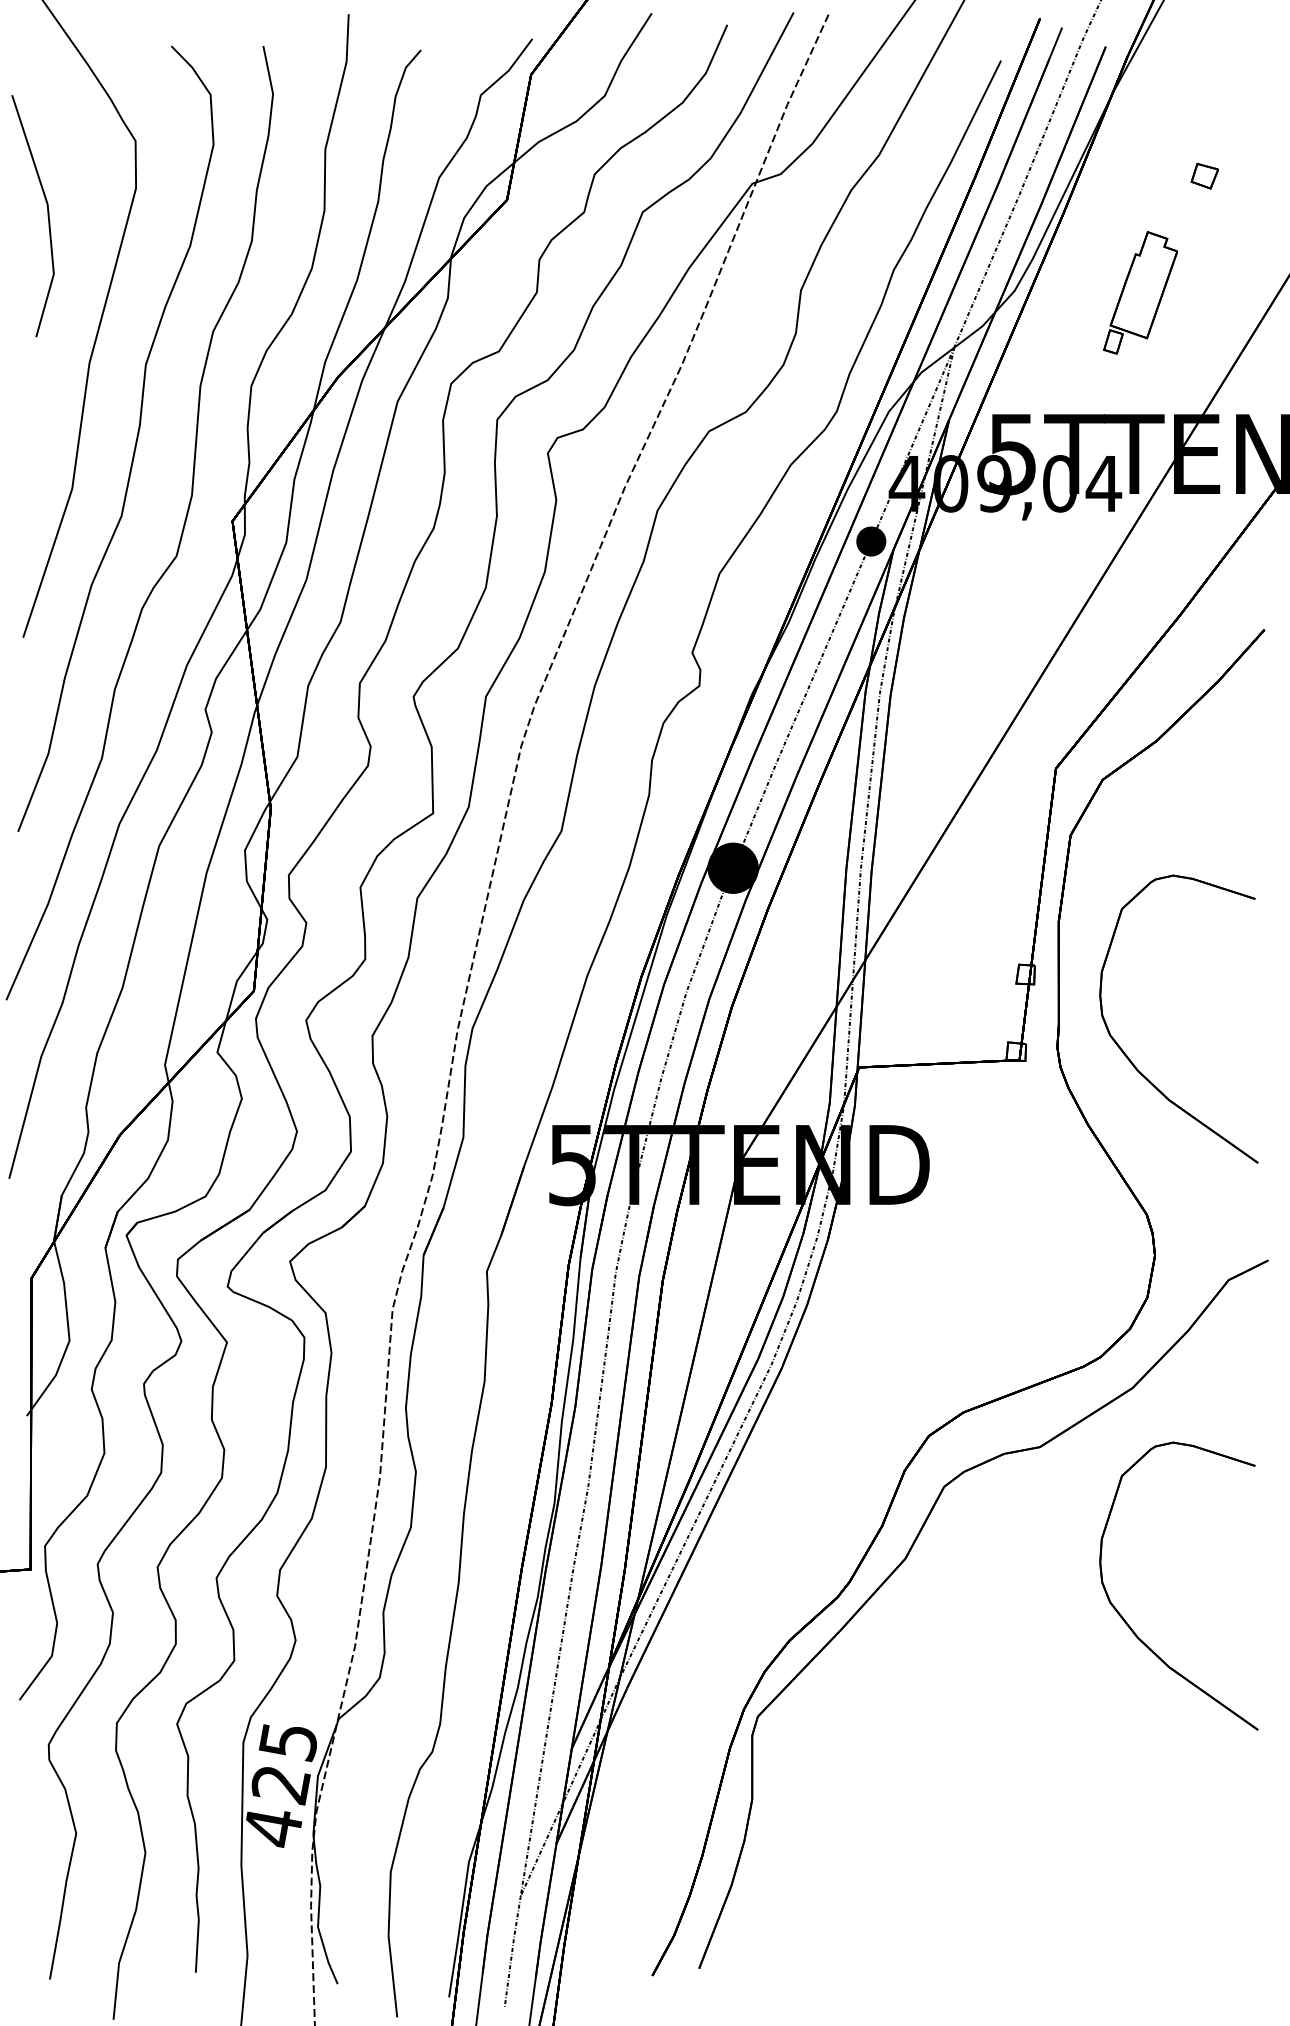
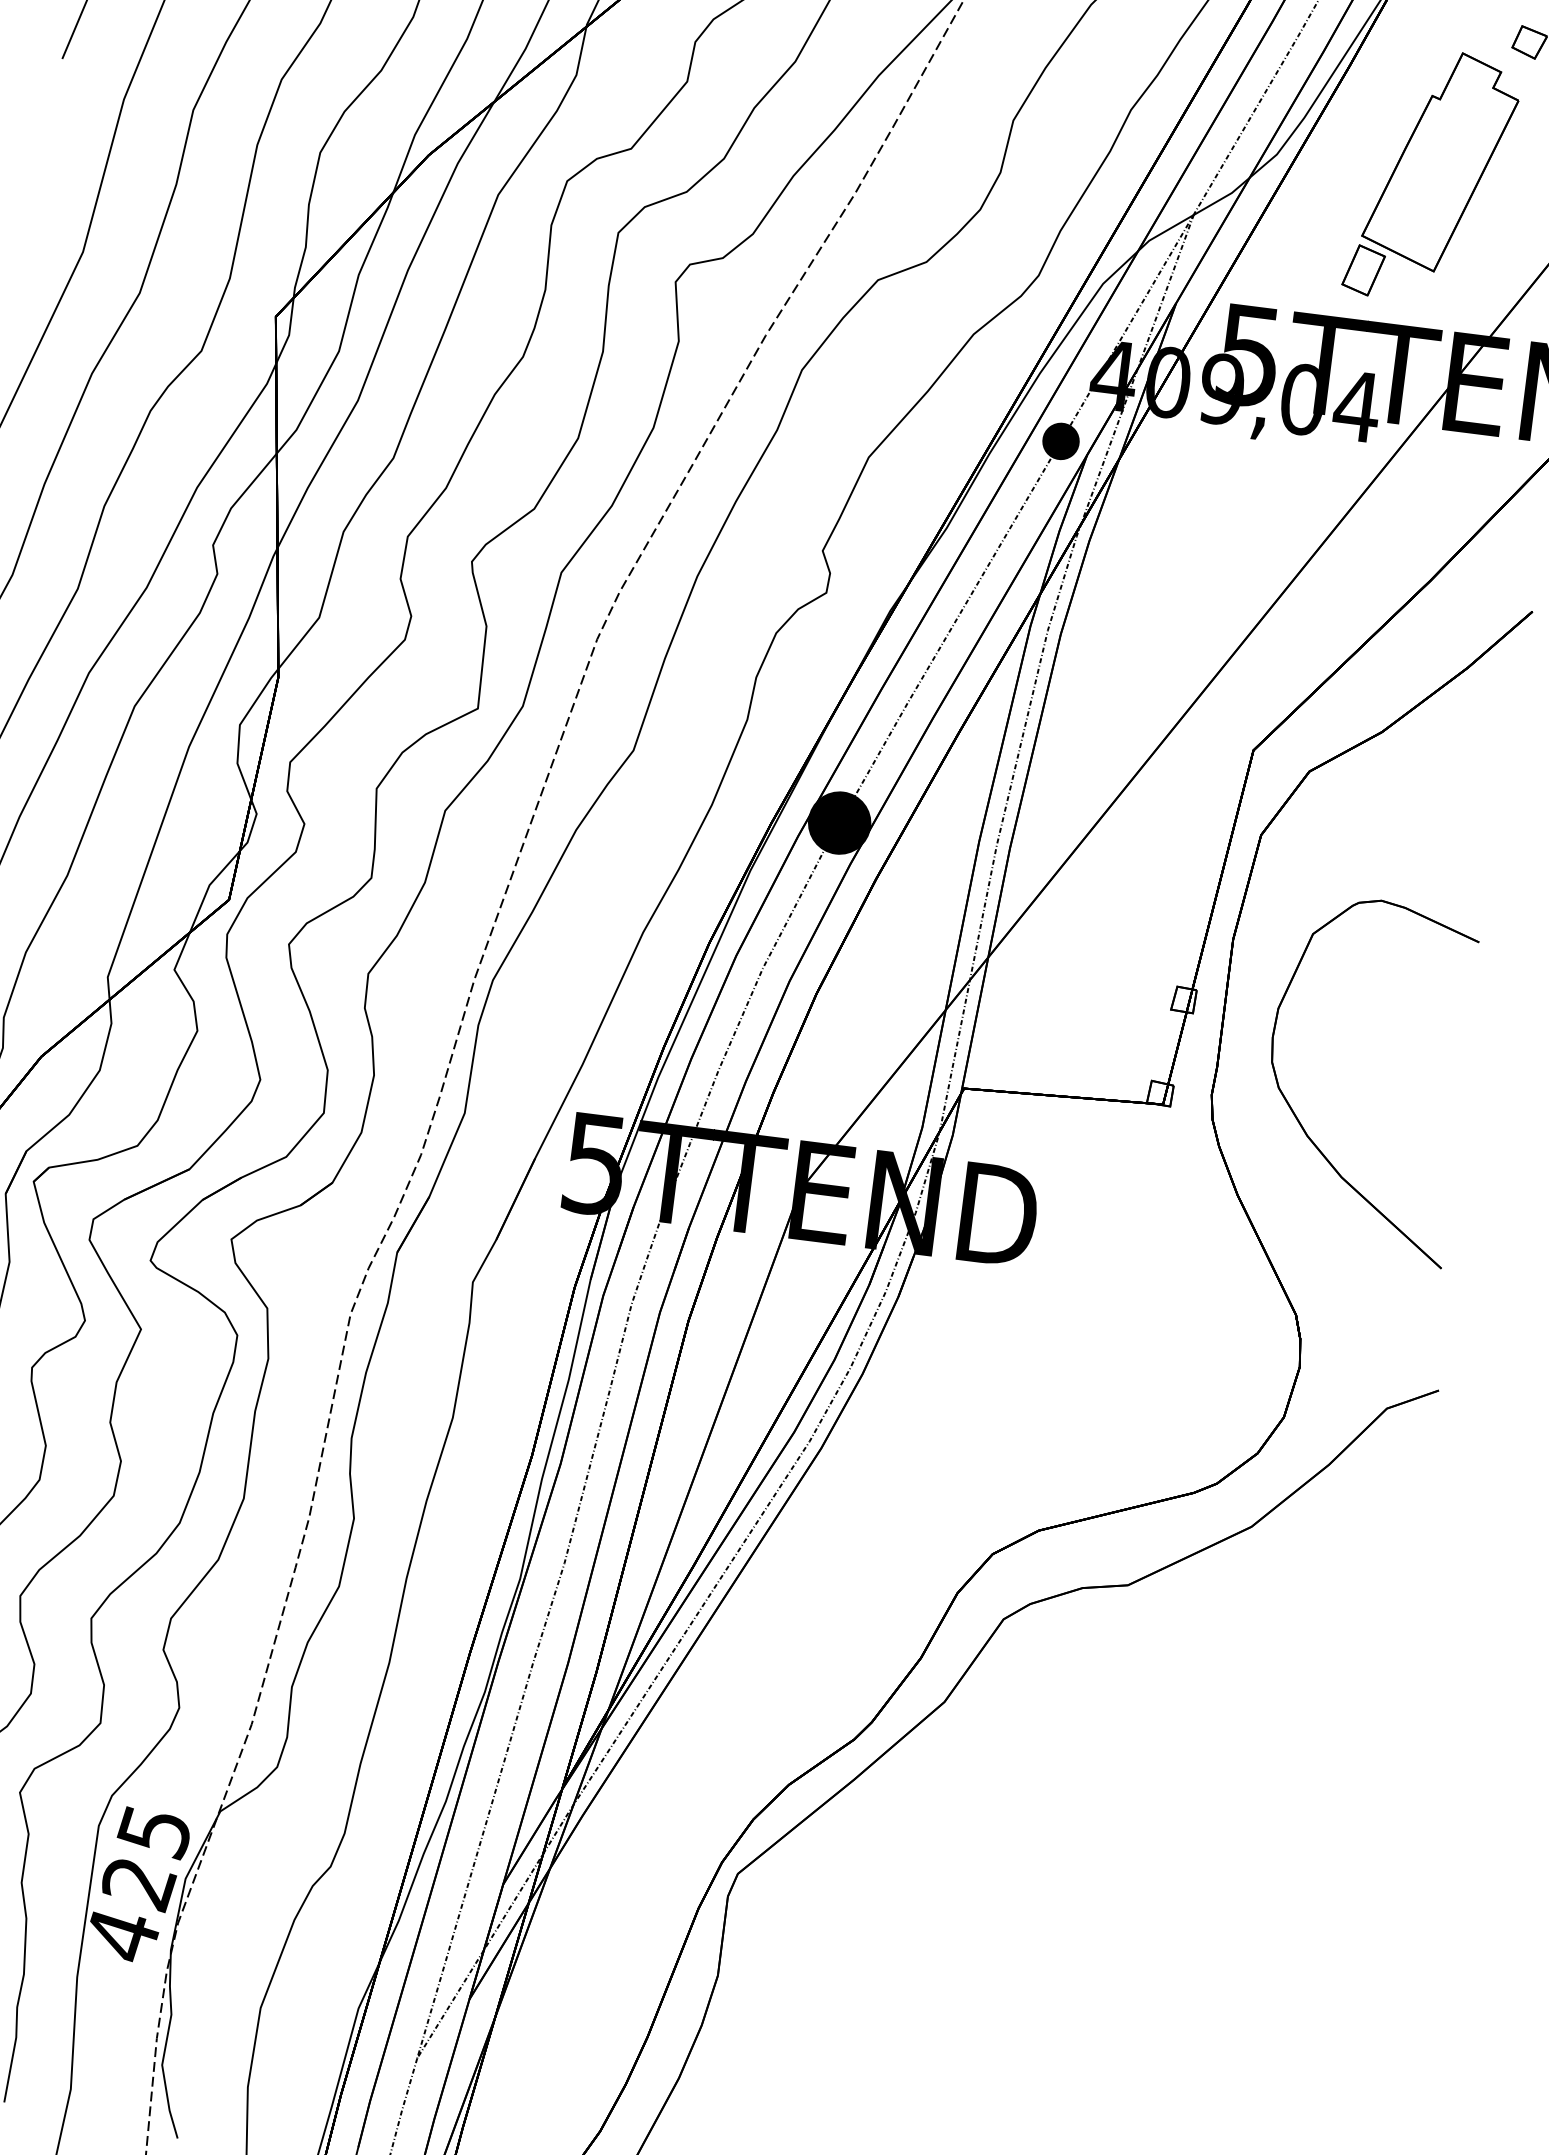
part: (1140, 292) -> (1432, 176), size x1.67
part: (1127, 1622) -> (1208, 1815), removed

